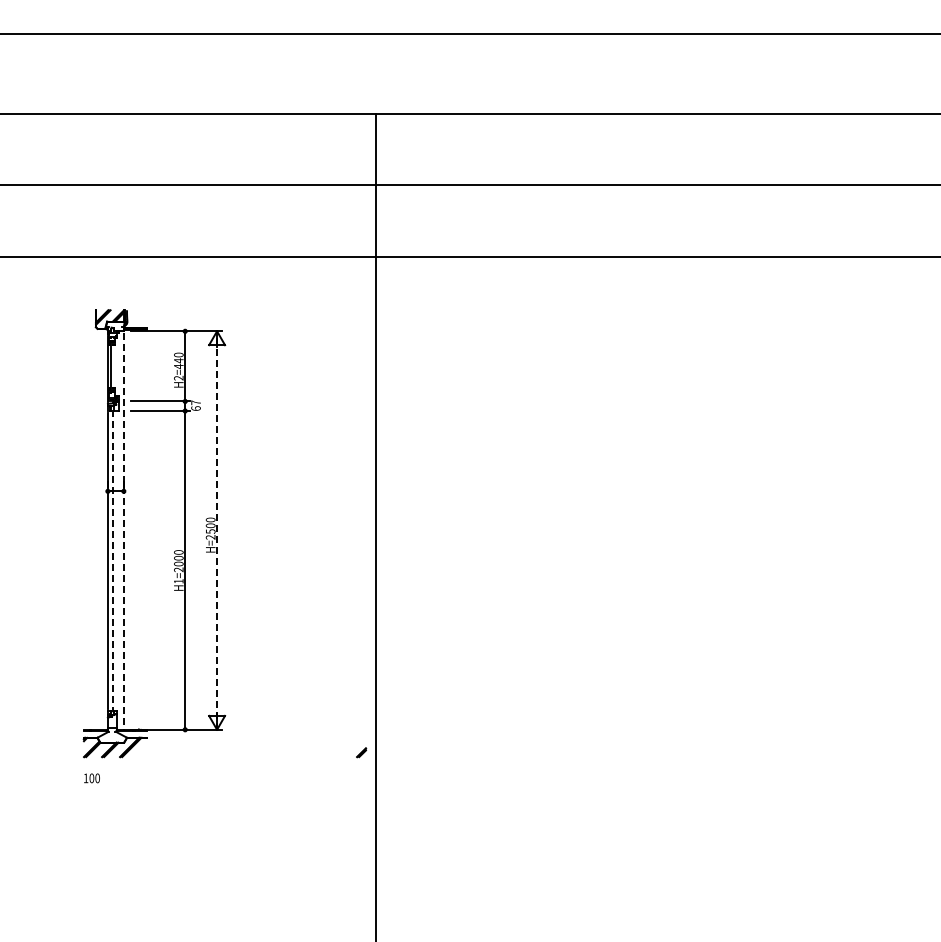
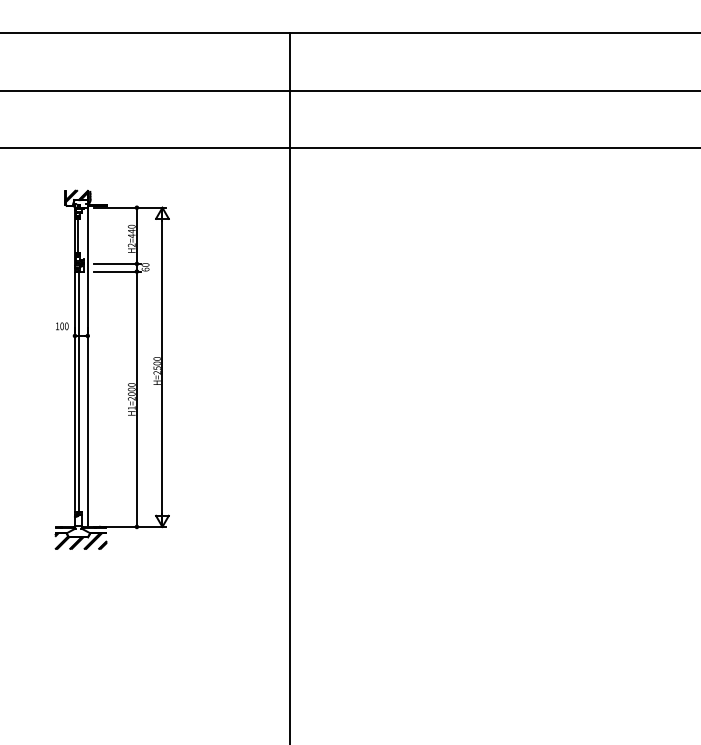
text: (195, 402) -> (145, 264), 67 -> 60
line: (217, 530) -> (162, 367), dashed -> solid
line: (123, 531) -> (87, 368), dashed -> solid
line: (112, 561) -> (78, 392), dashed -> solid
part: (361, 752) -> (102, 545), moved
text: (91, 778) -> (61, 326), moved

